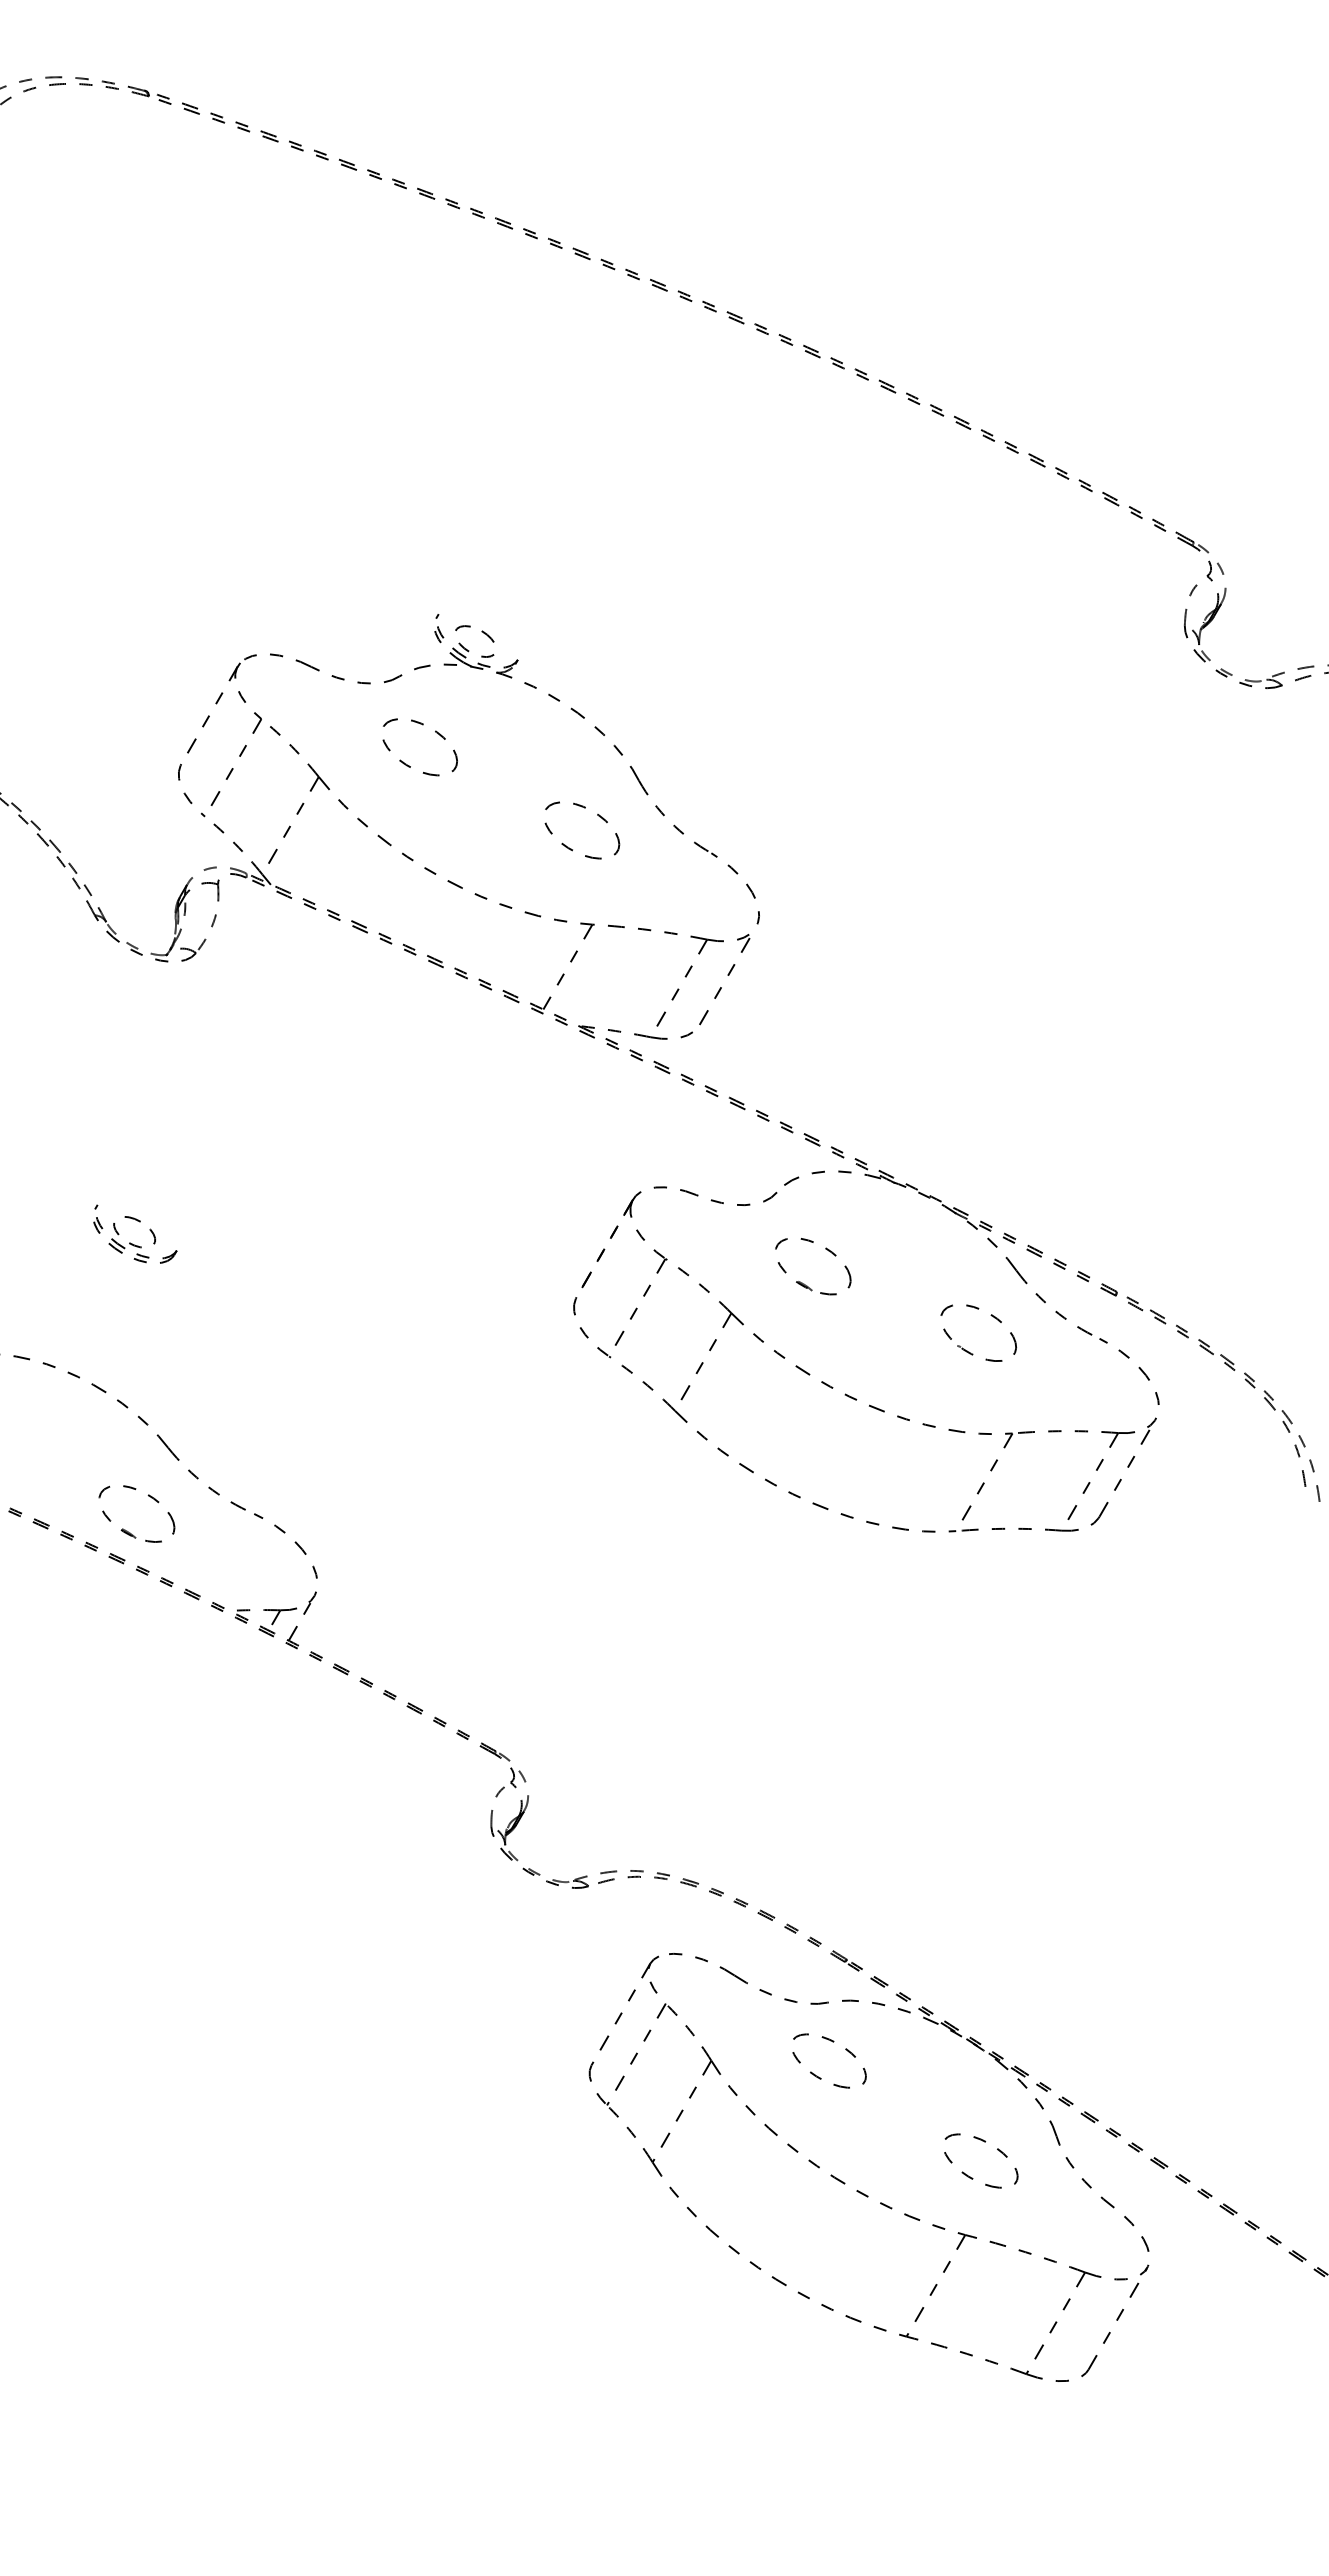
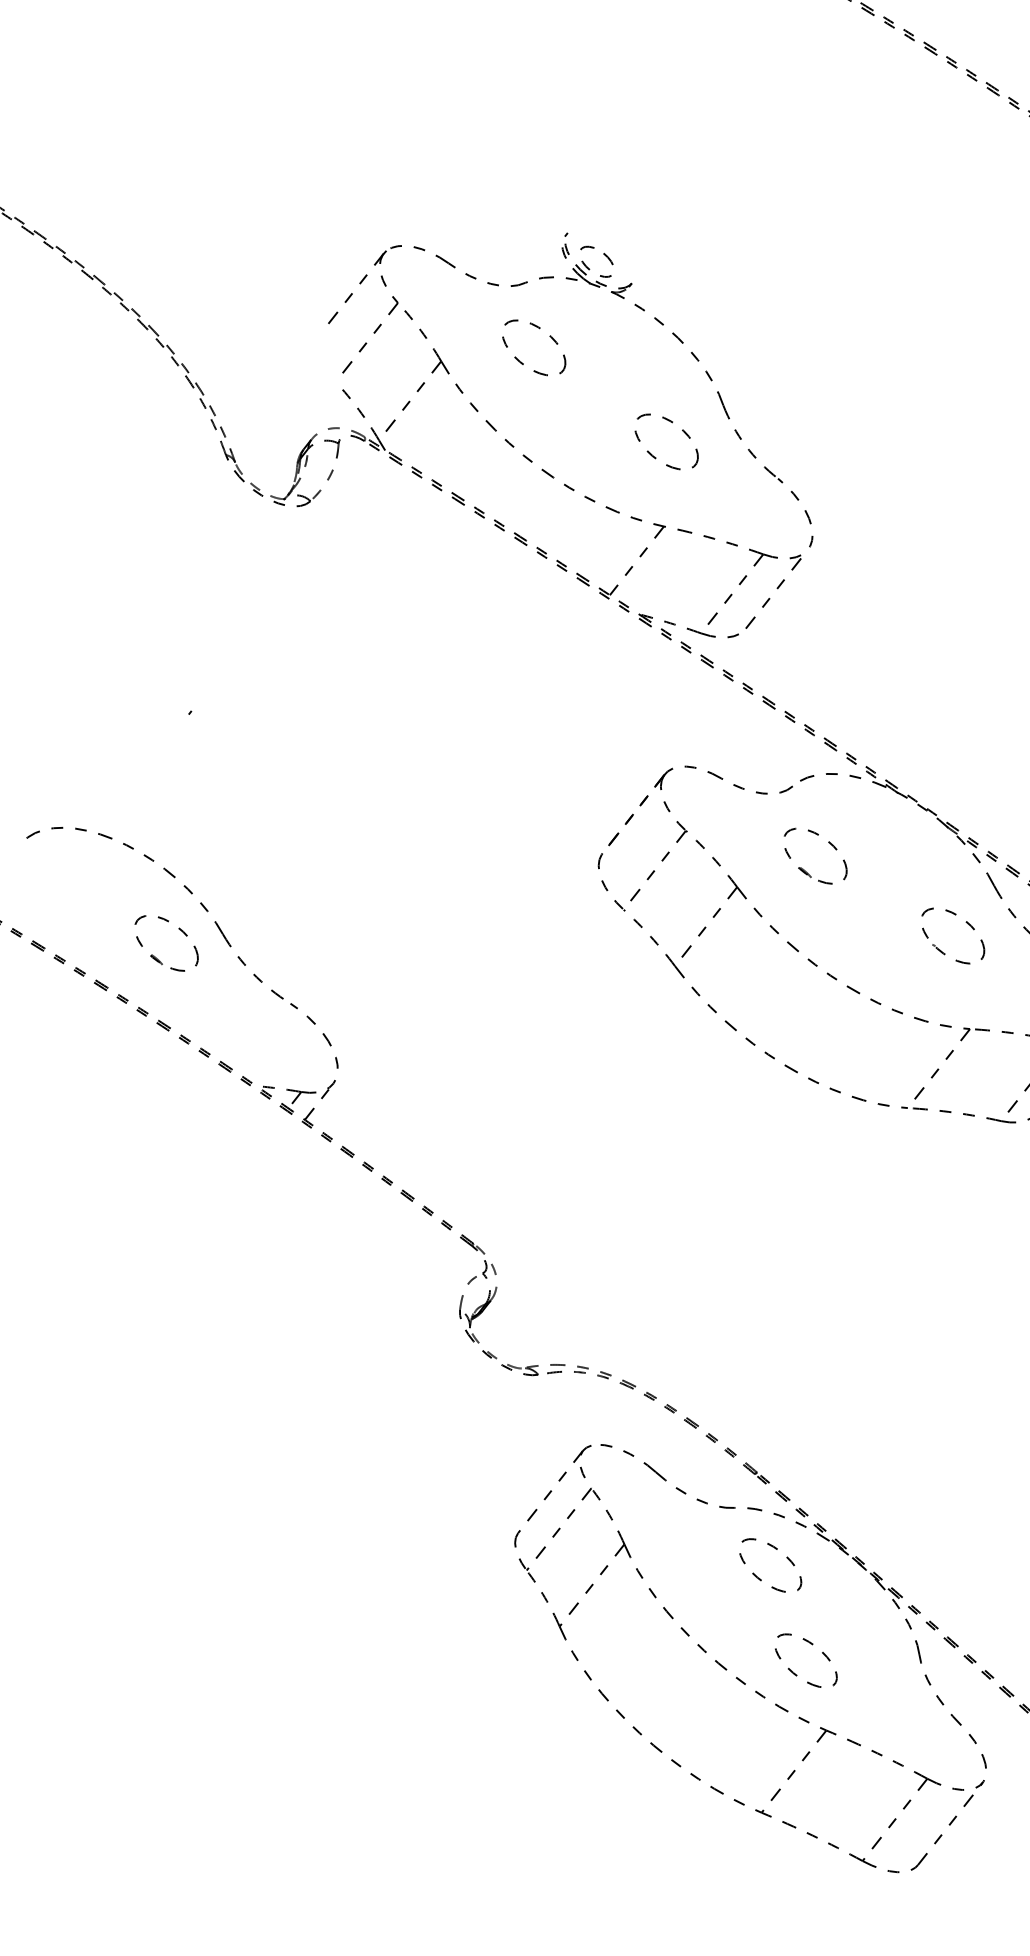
curve: (185, 792) -> (321, 358), removed
part: (135, 1239) -> (220, 746), removed
part: (127, 1530) -> (156, 956), moved
part: (832, 2042) -> (776, 1549), moved
part: (984, 2142) -> (811, 1645), moved

